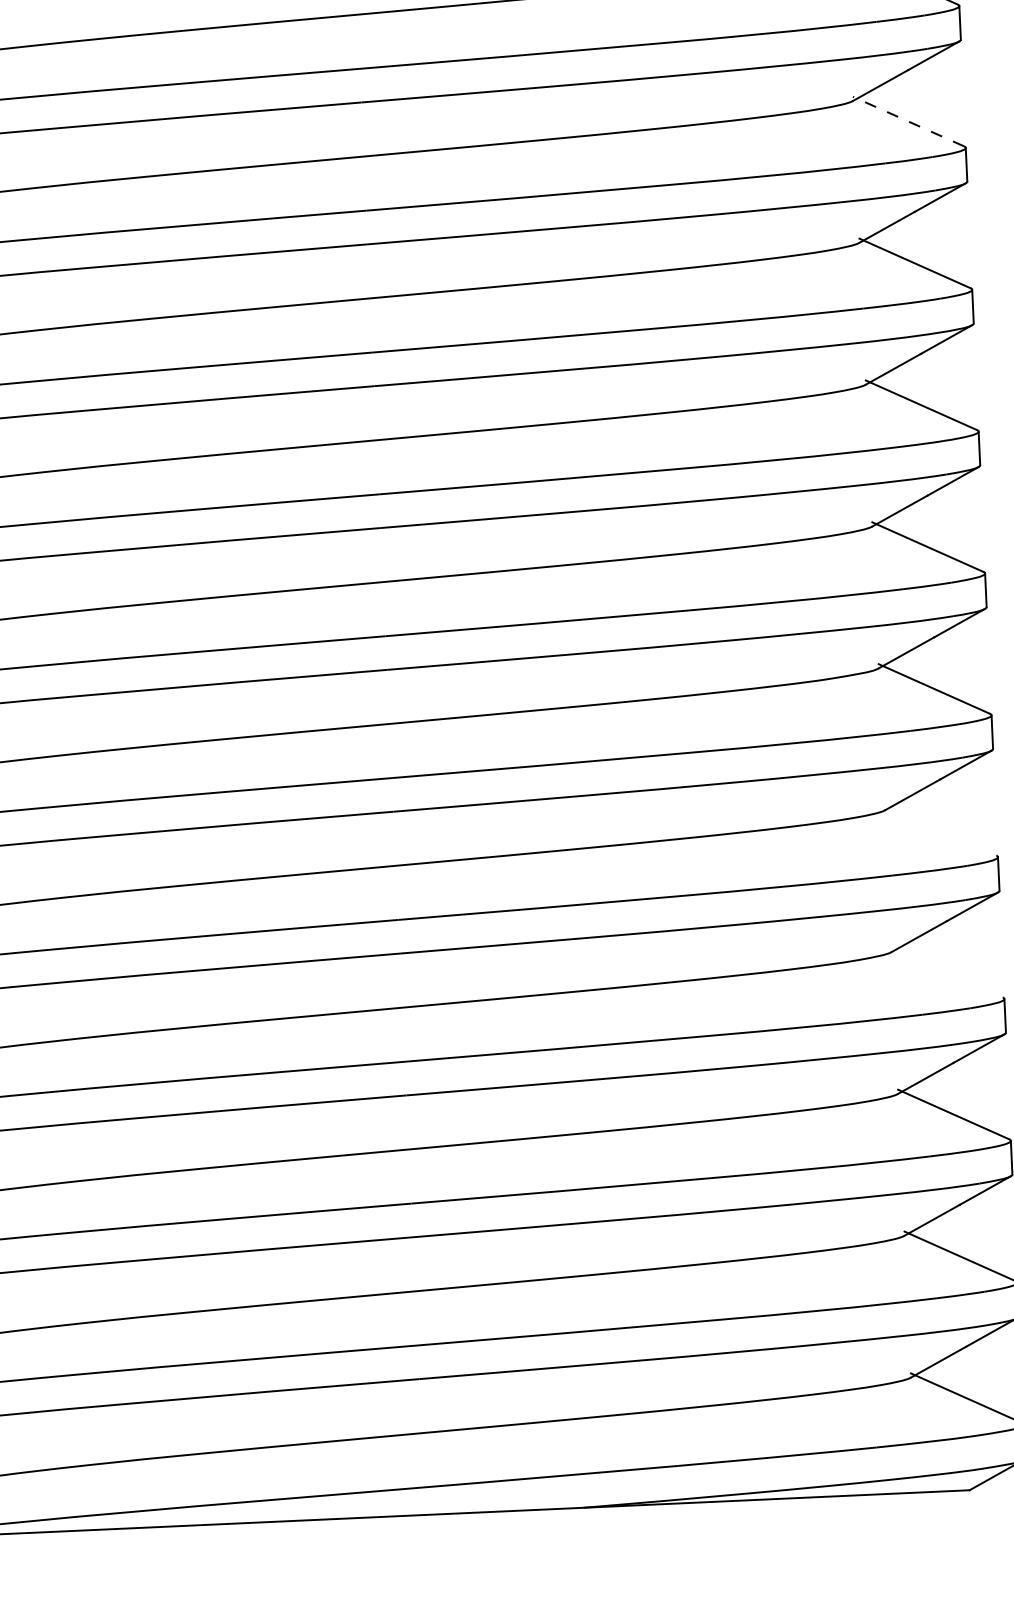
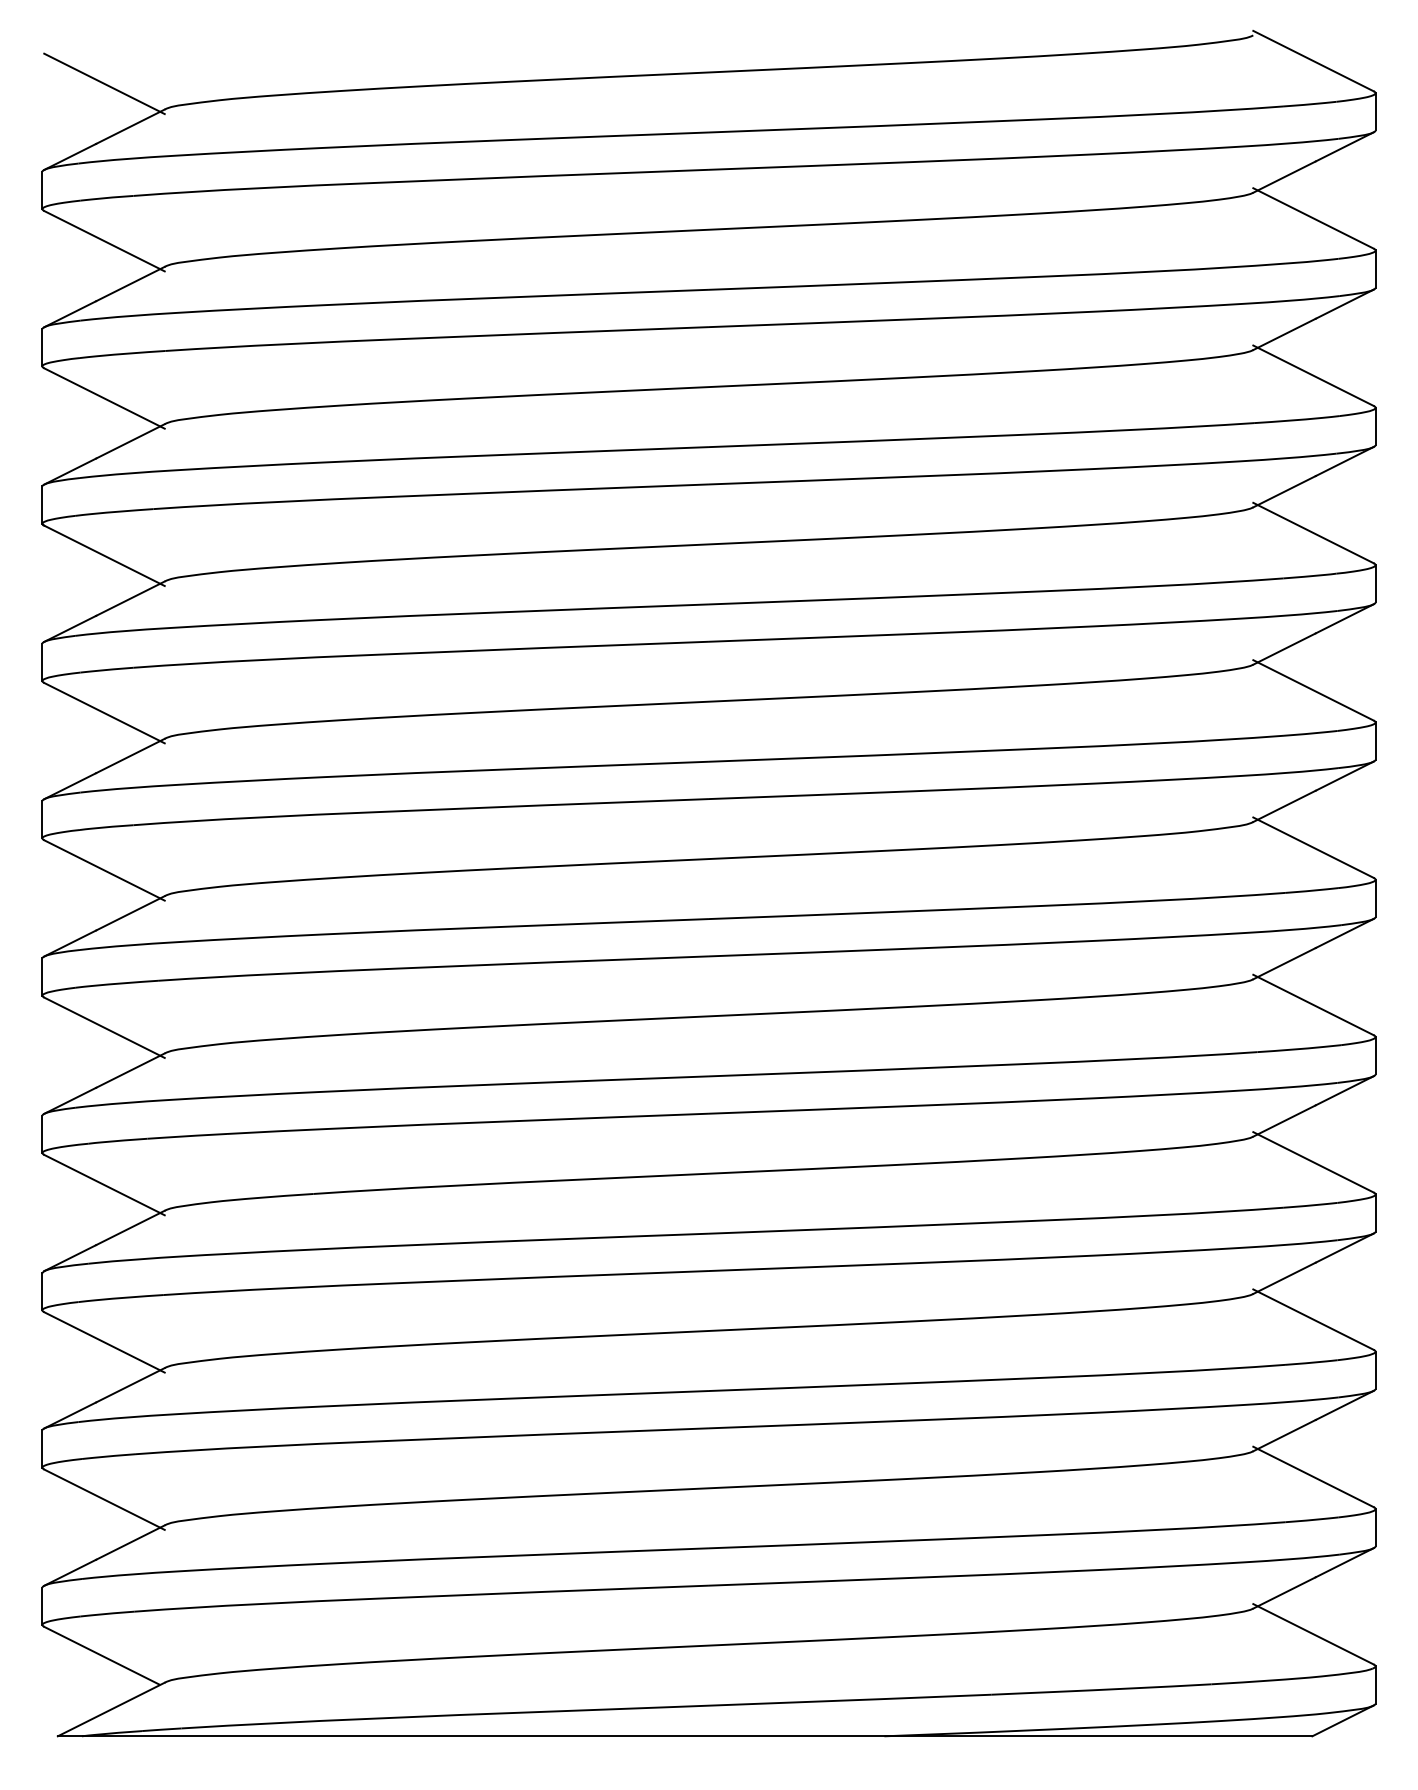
line: (908, 121) -> (1313, 218), dashed -> solid
line: (940, 830) -> (1313, 1004), added
line: (947, 972) -> (1313, 1162), added

